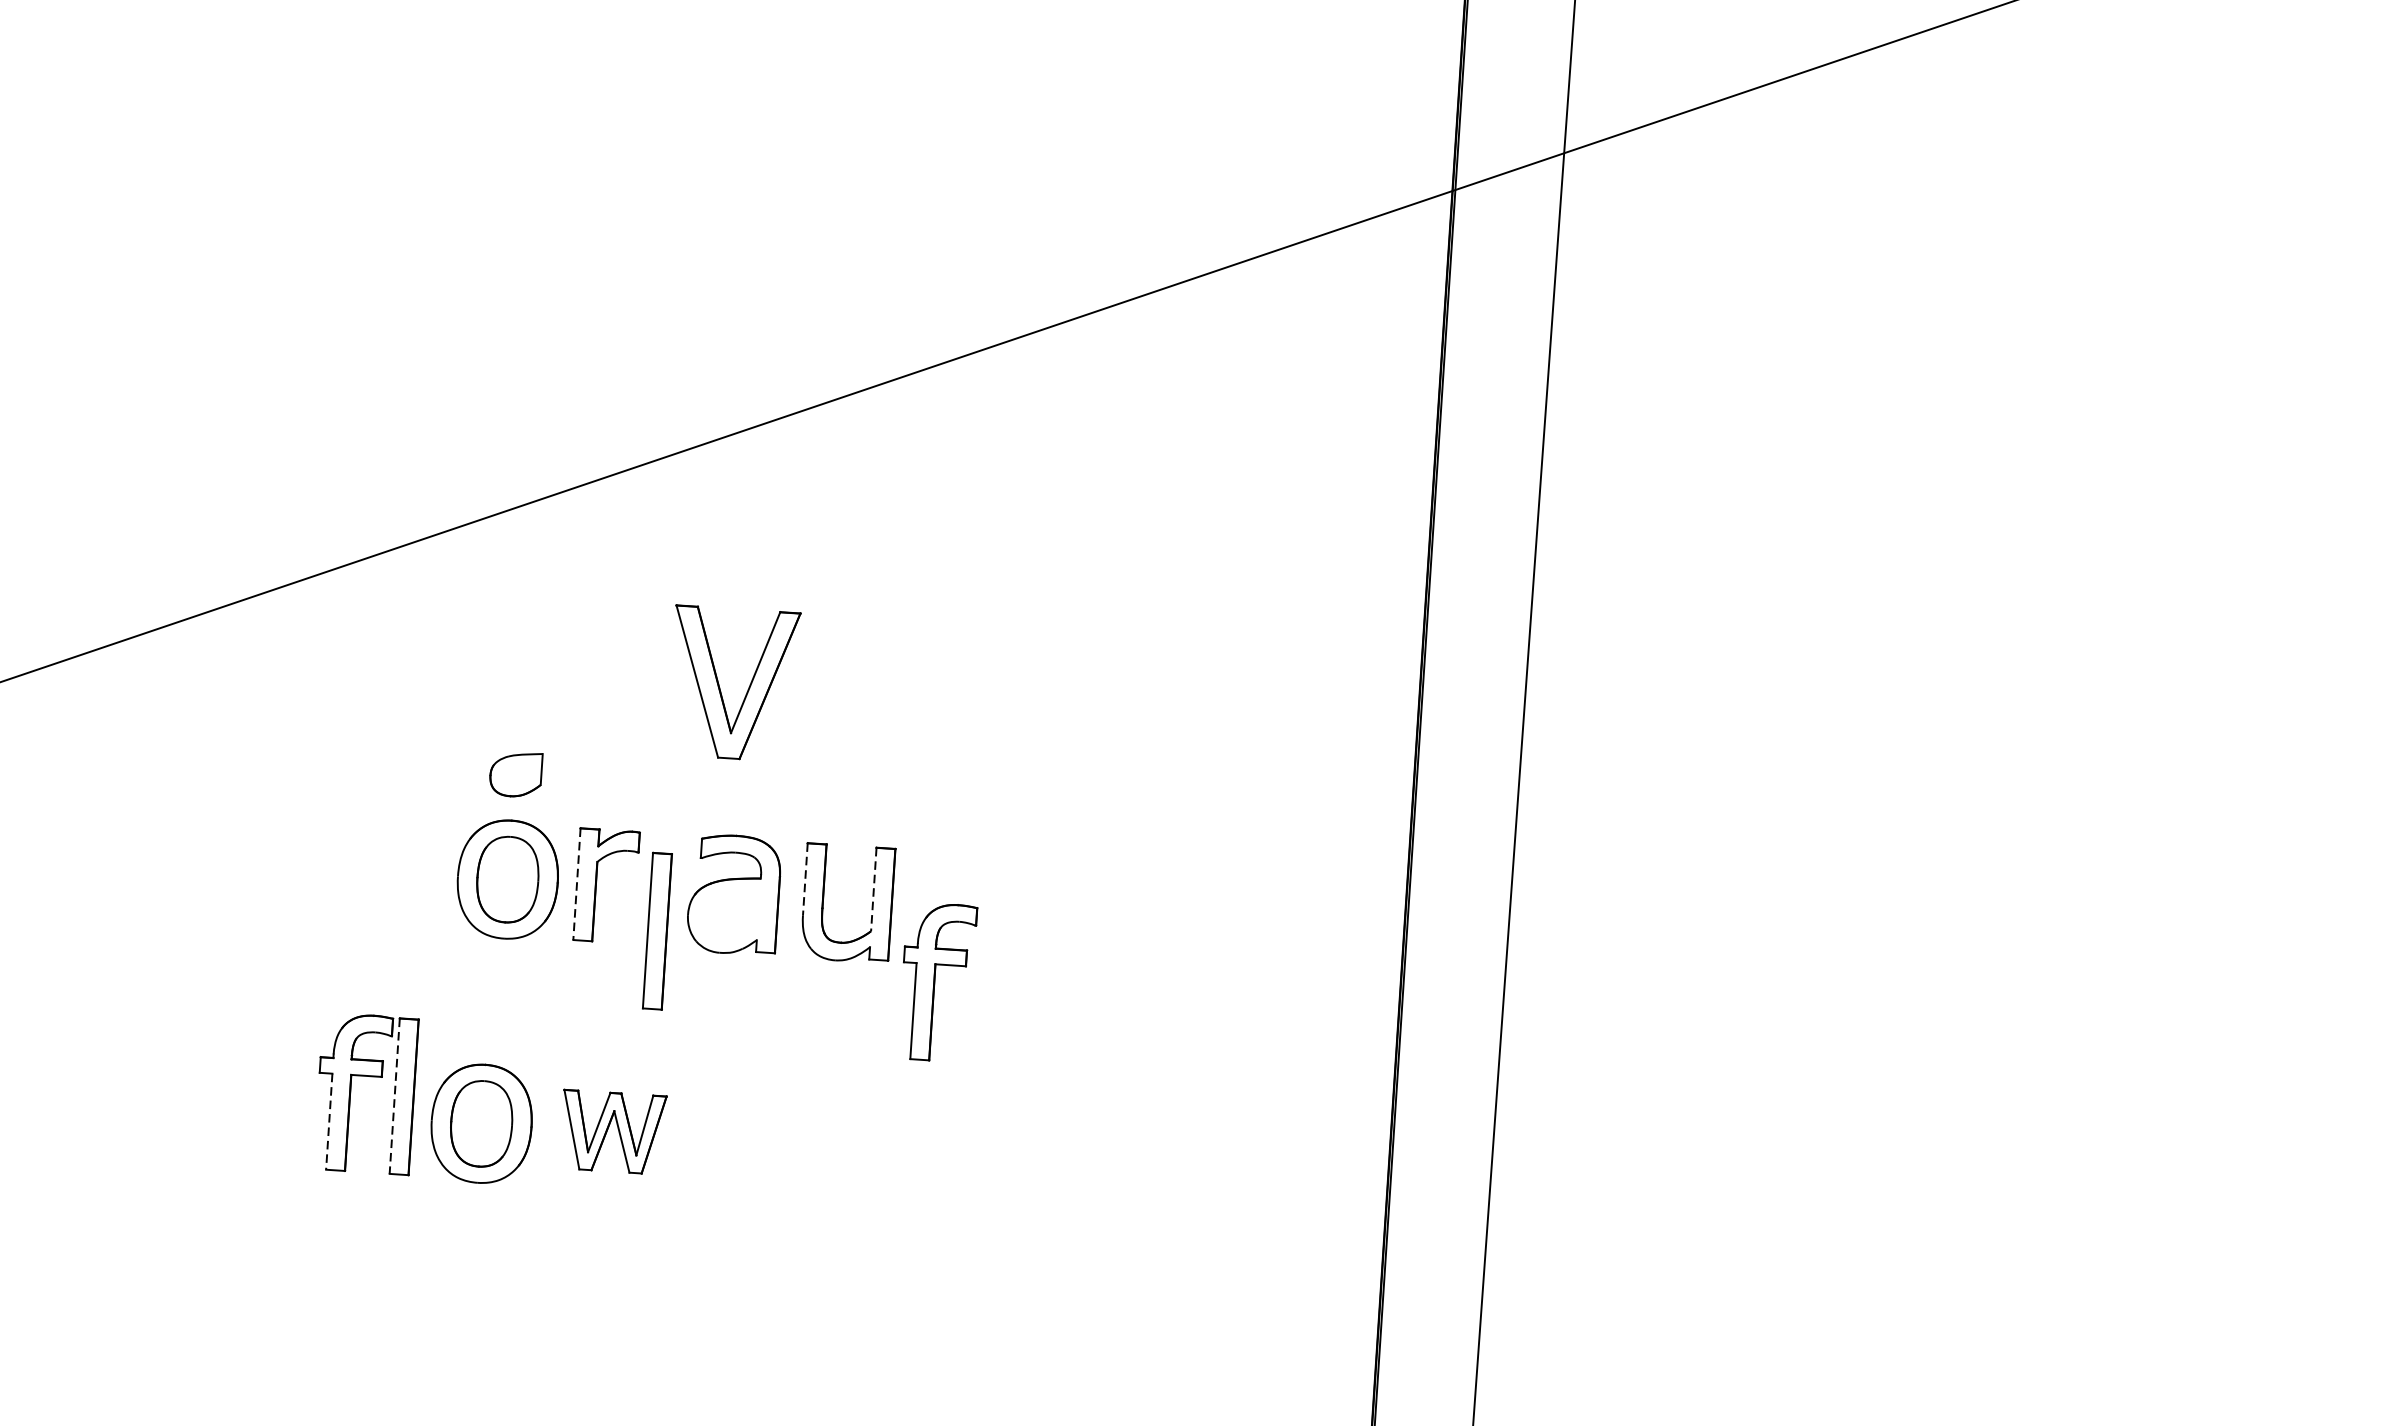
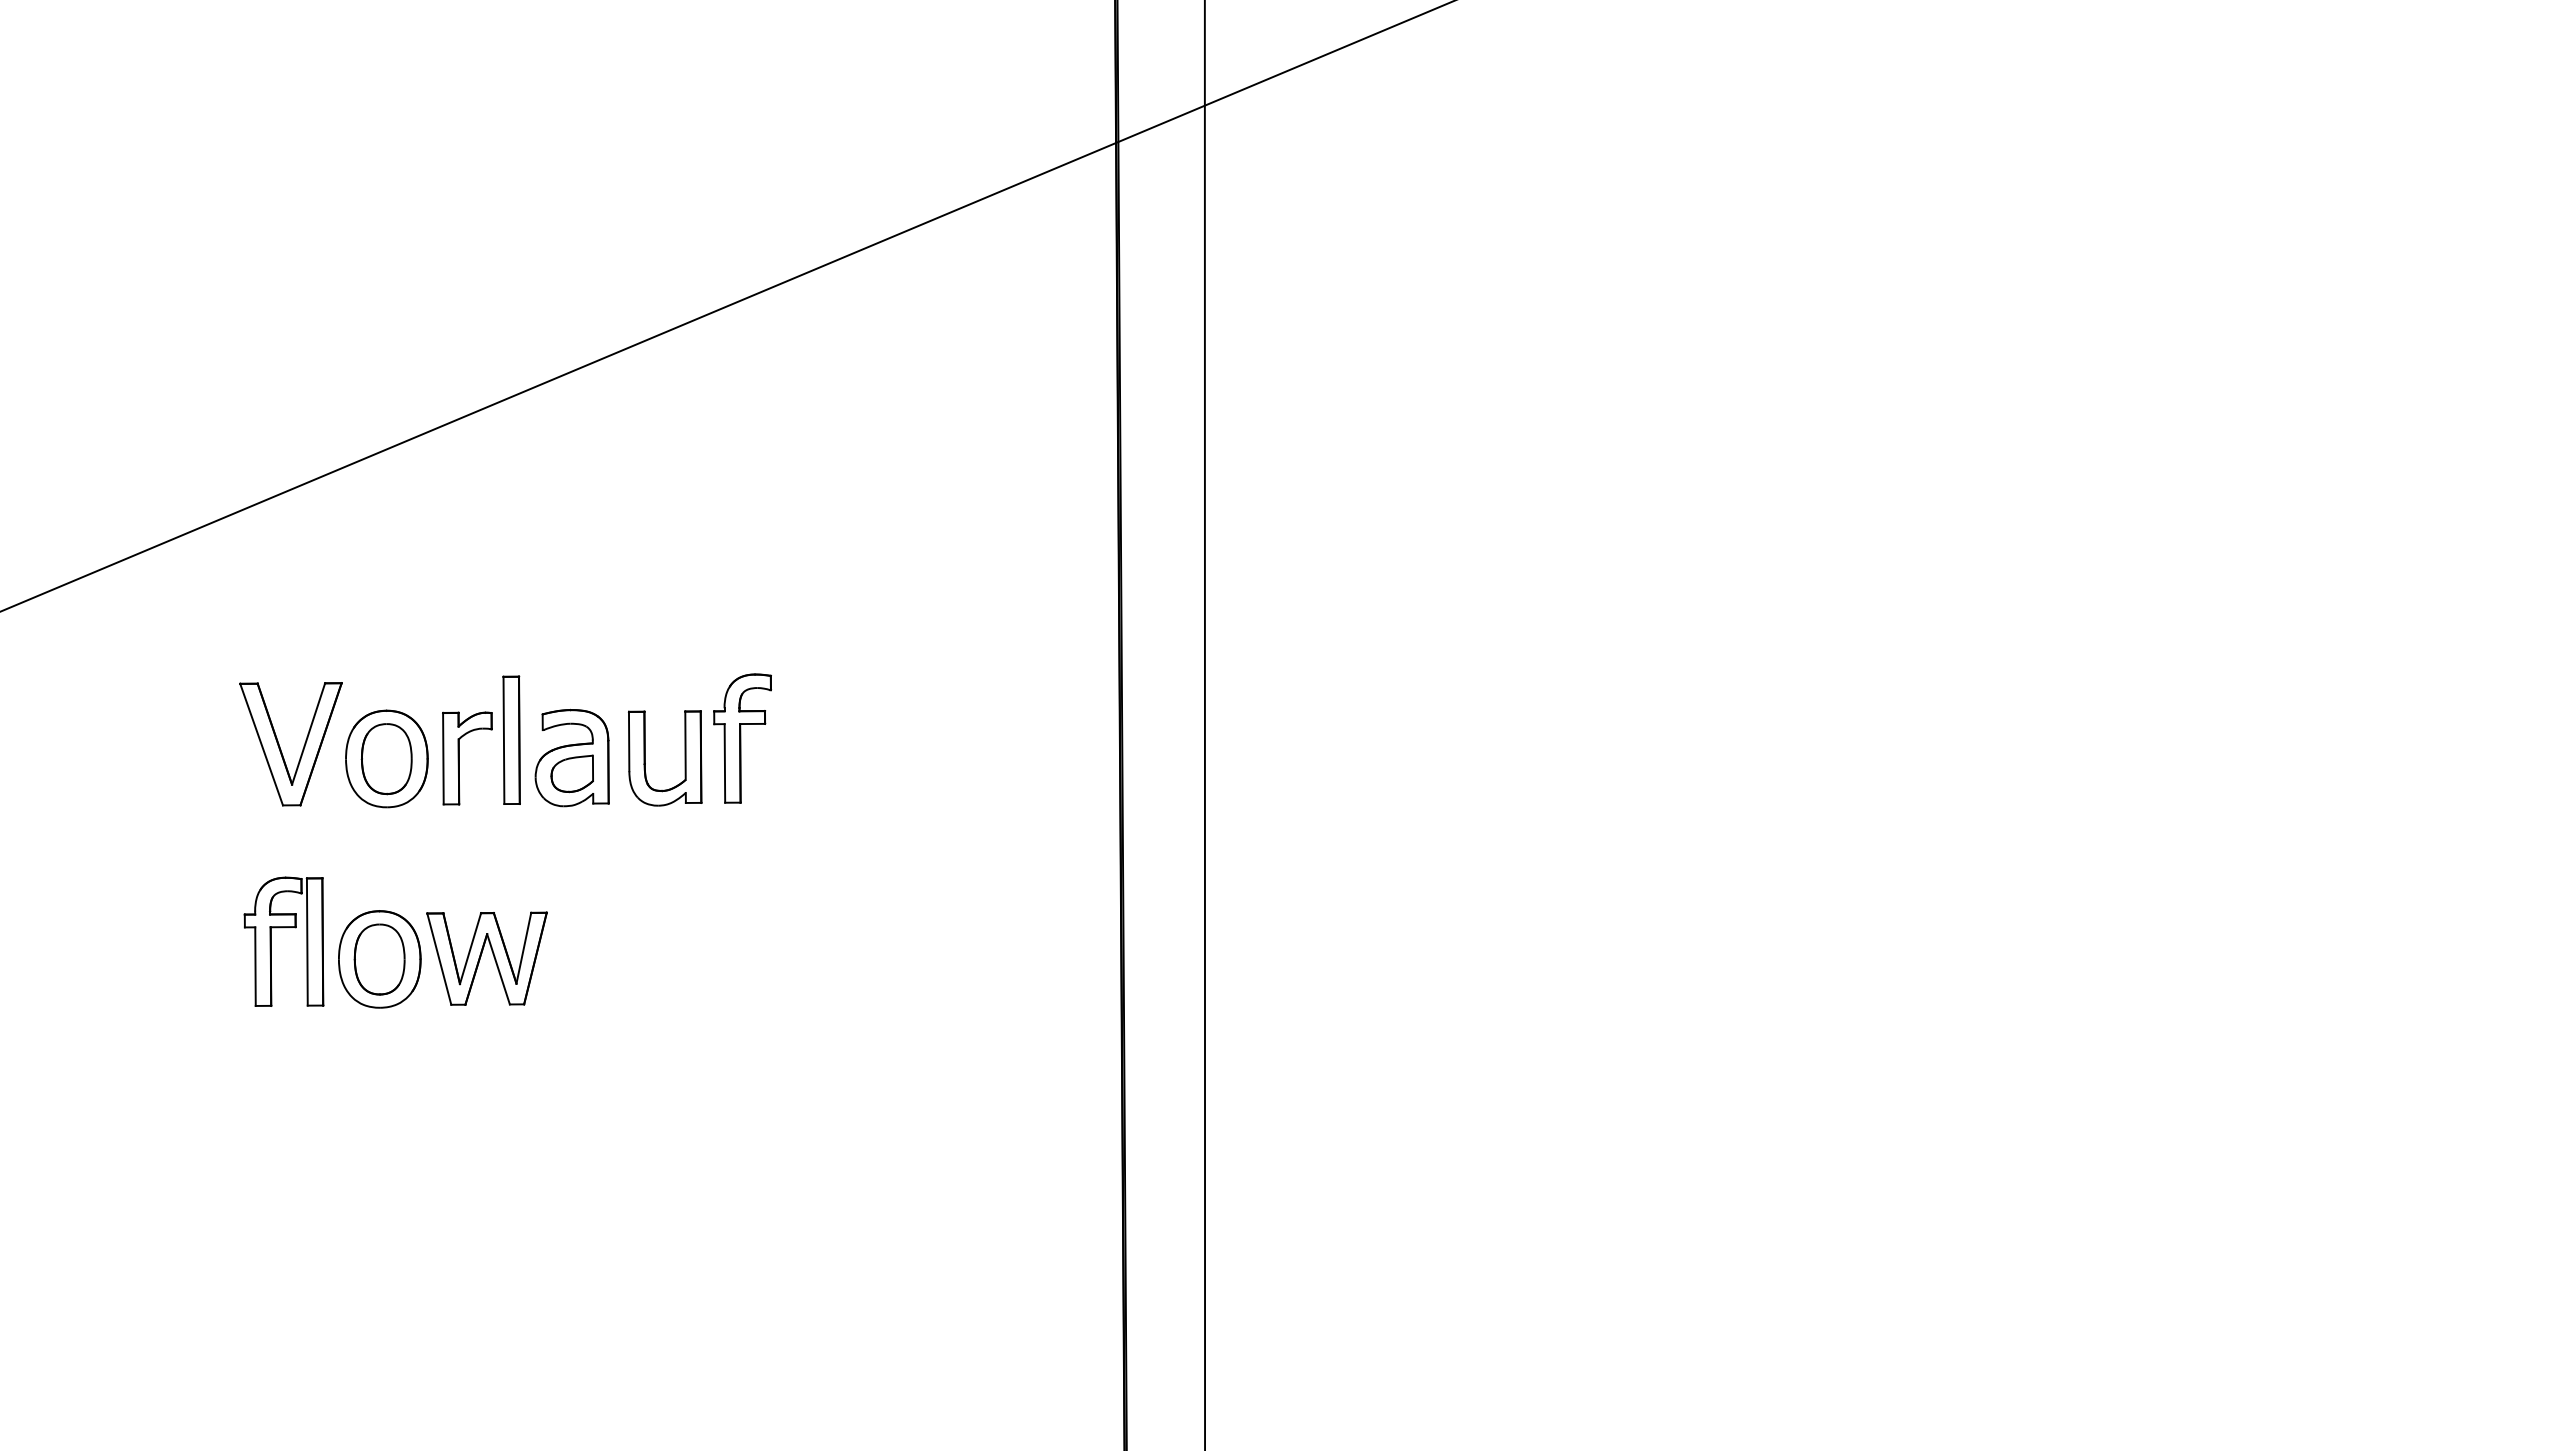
part: (720, 685) -> (280, 746), moved
part: (515, 773) -> (571, 773), moved
line: (805, 879) -> (629, 741), dashed -> solid
line: (577, 883) -> (443, 758), dashed -> solid
line: (873, 890) -> (685, 746), dashed -> solid
part: (657, 930) -> (511, 739), moved
part: (937, 982) -> (742, 738), moved
line: (394, 1096) -> (307, 942), dashed -> solid
line: (329, 1122) -> (255, 967), dashed -> solid
part: (612, 1131) -> (486, 958), size x1.43

